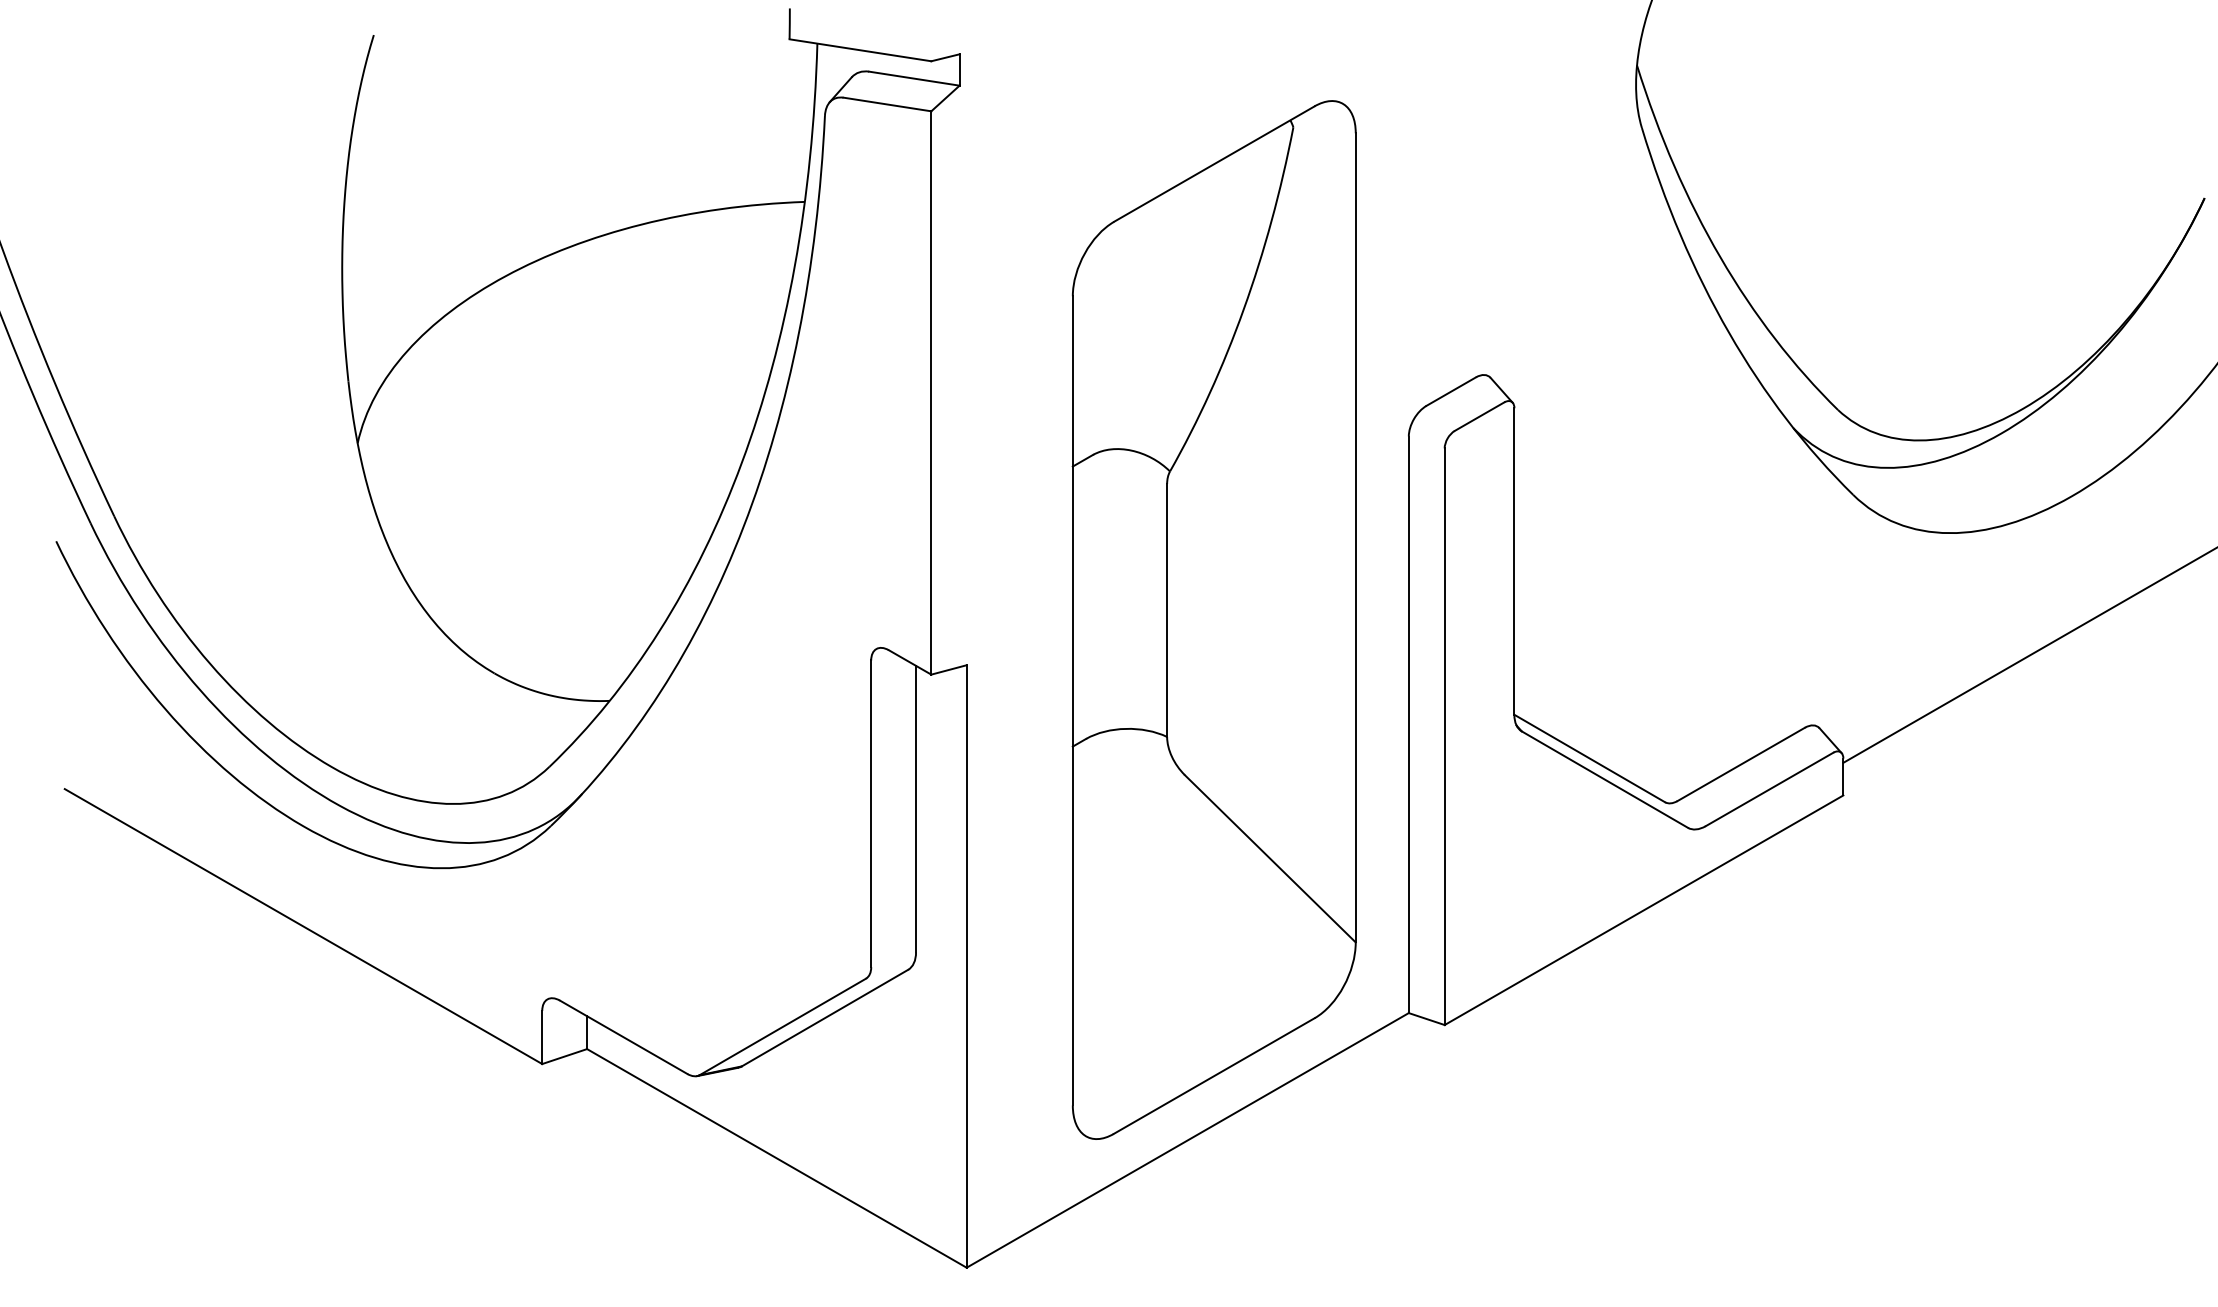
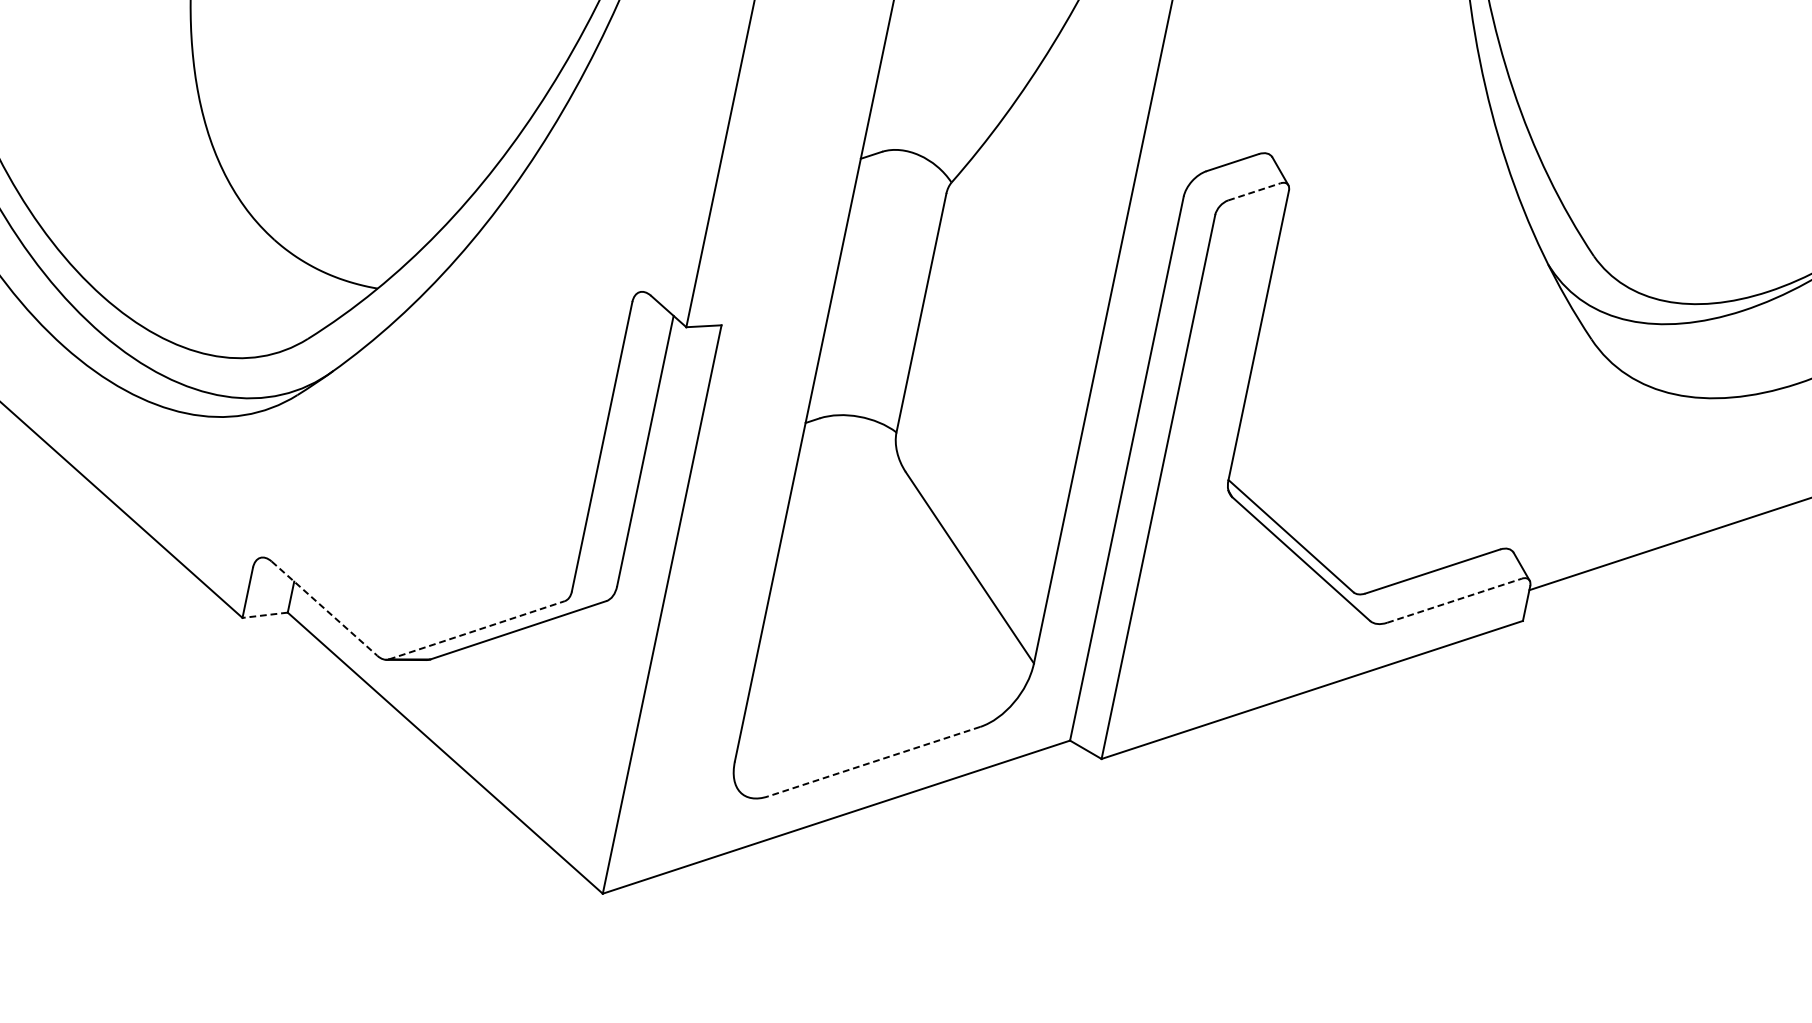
line: (1479, 416) -> (1254, 191), solid -> dashed
line: (1770, 789) -> (1455, 600), solid -> dashed
line: (783, 1026) -> (477, 630), solid -> dashed
line: (624, 1037) -> (325, 609), solid -> dashed
line: (564, 1056) -> (264, 615), solid -> dashed
line: (1214, 1076) -> (874, 762), solid -> dashed

